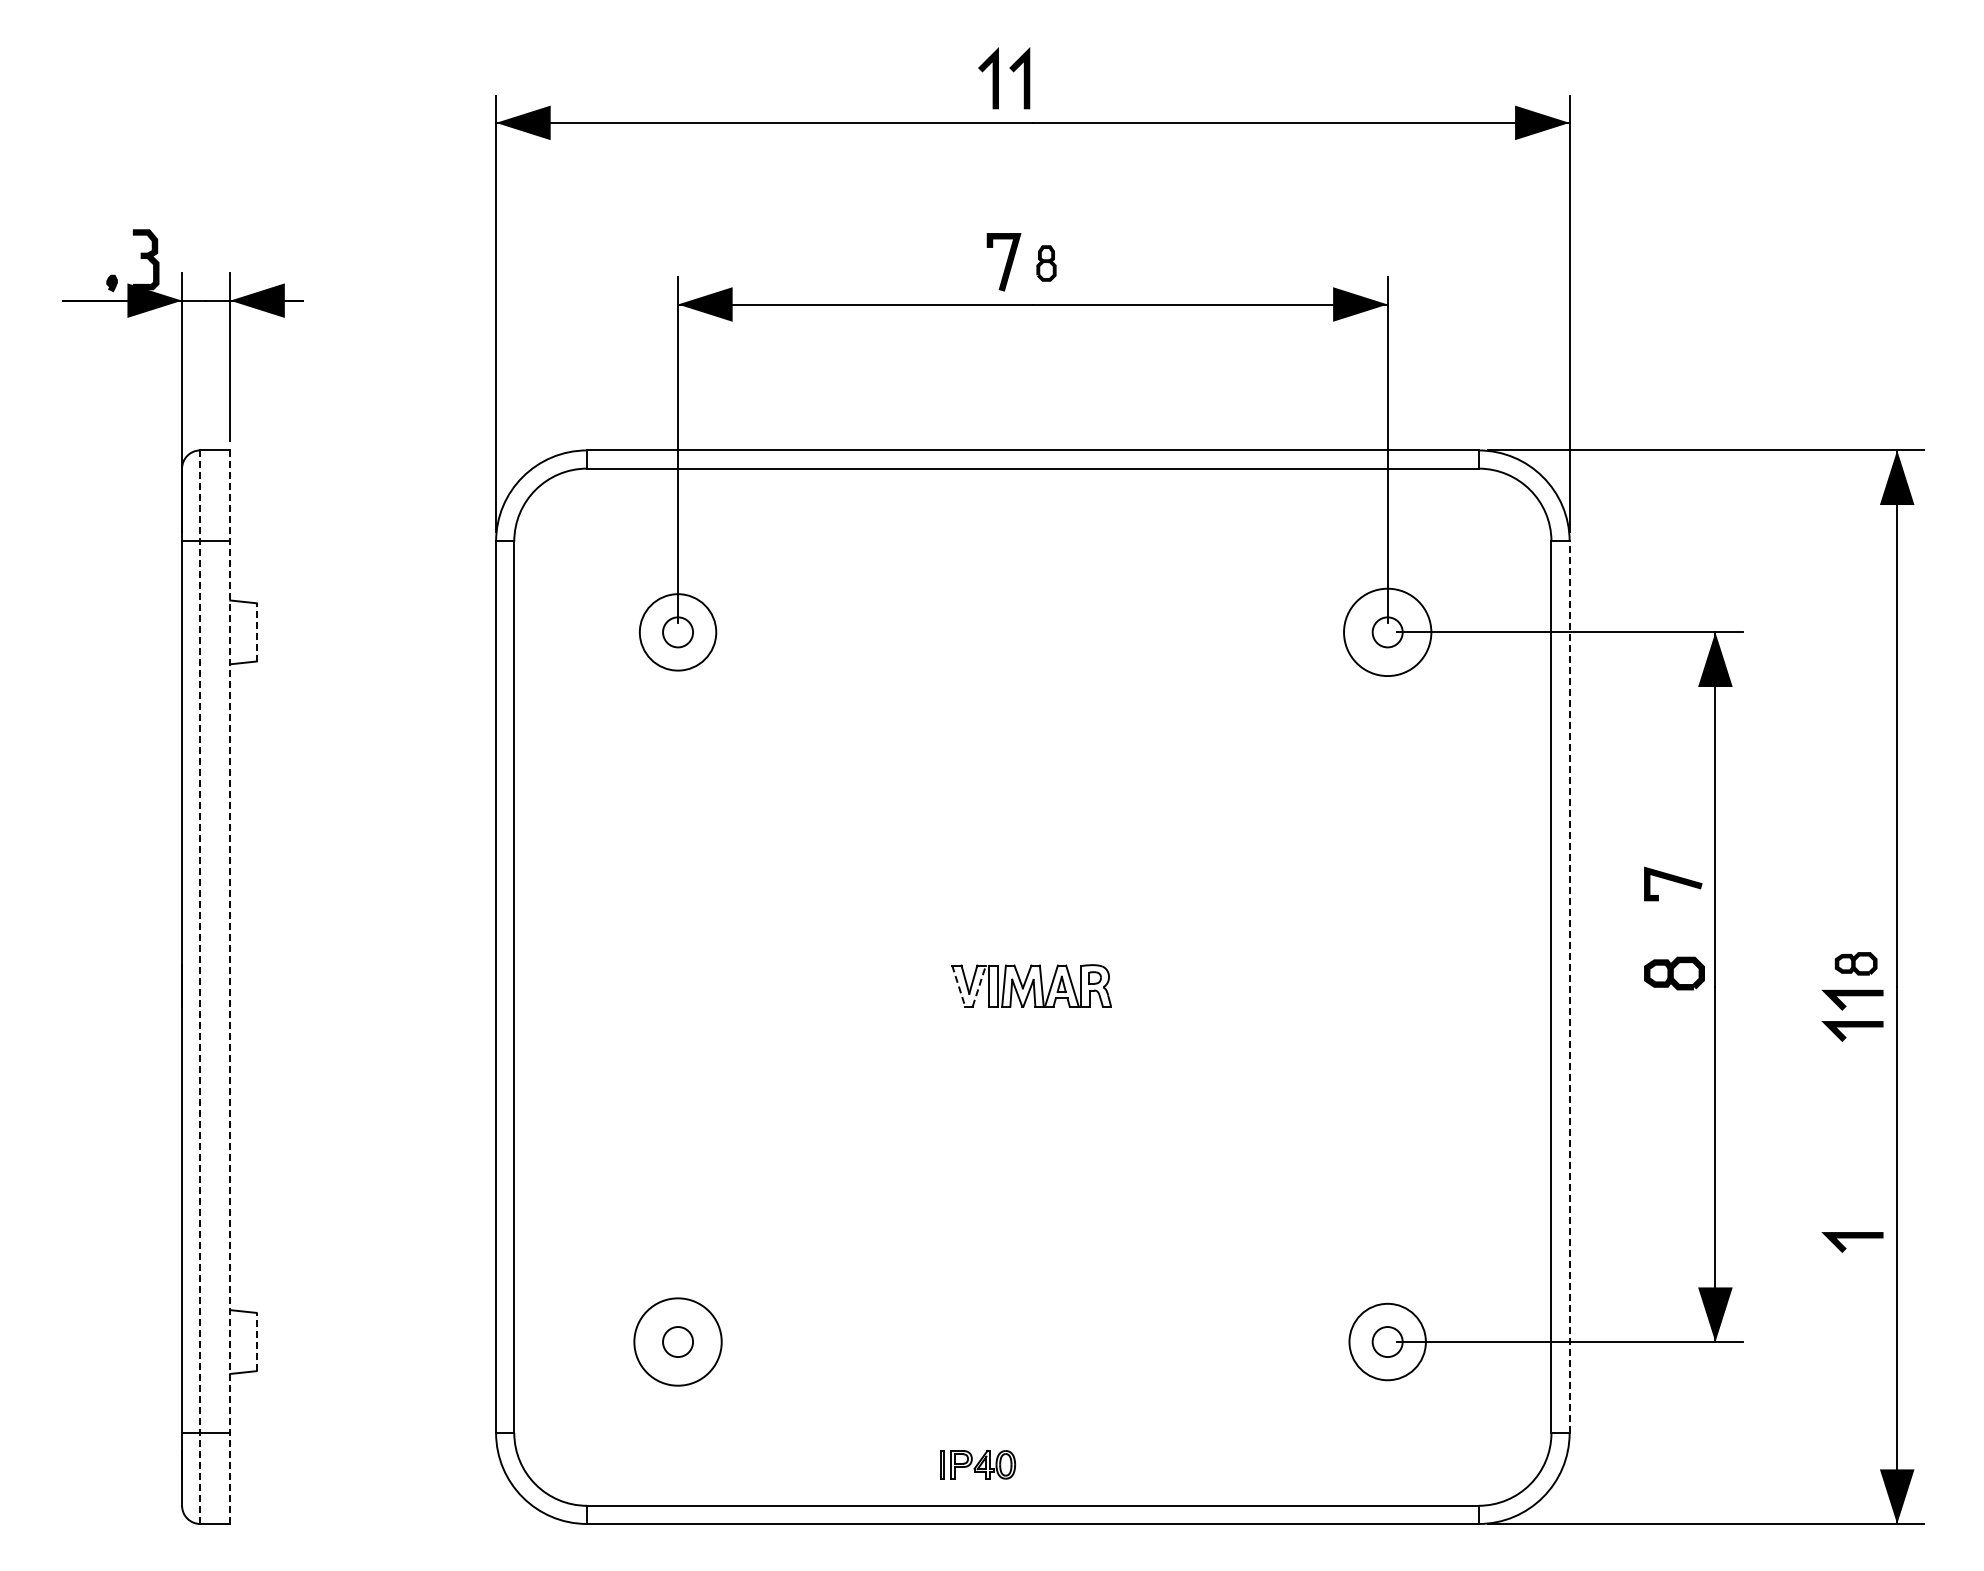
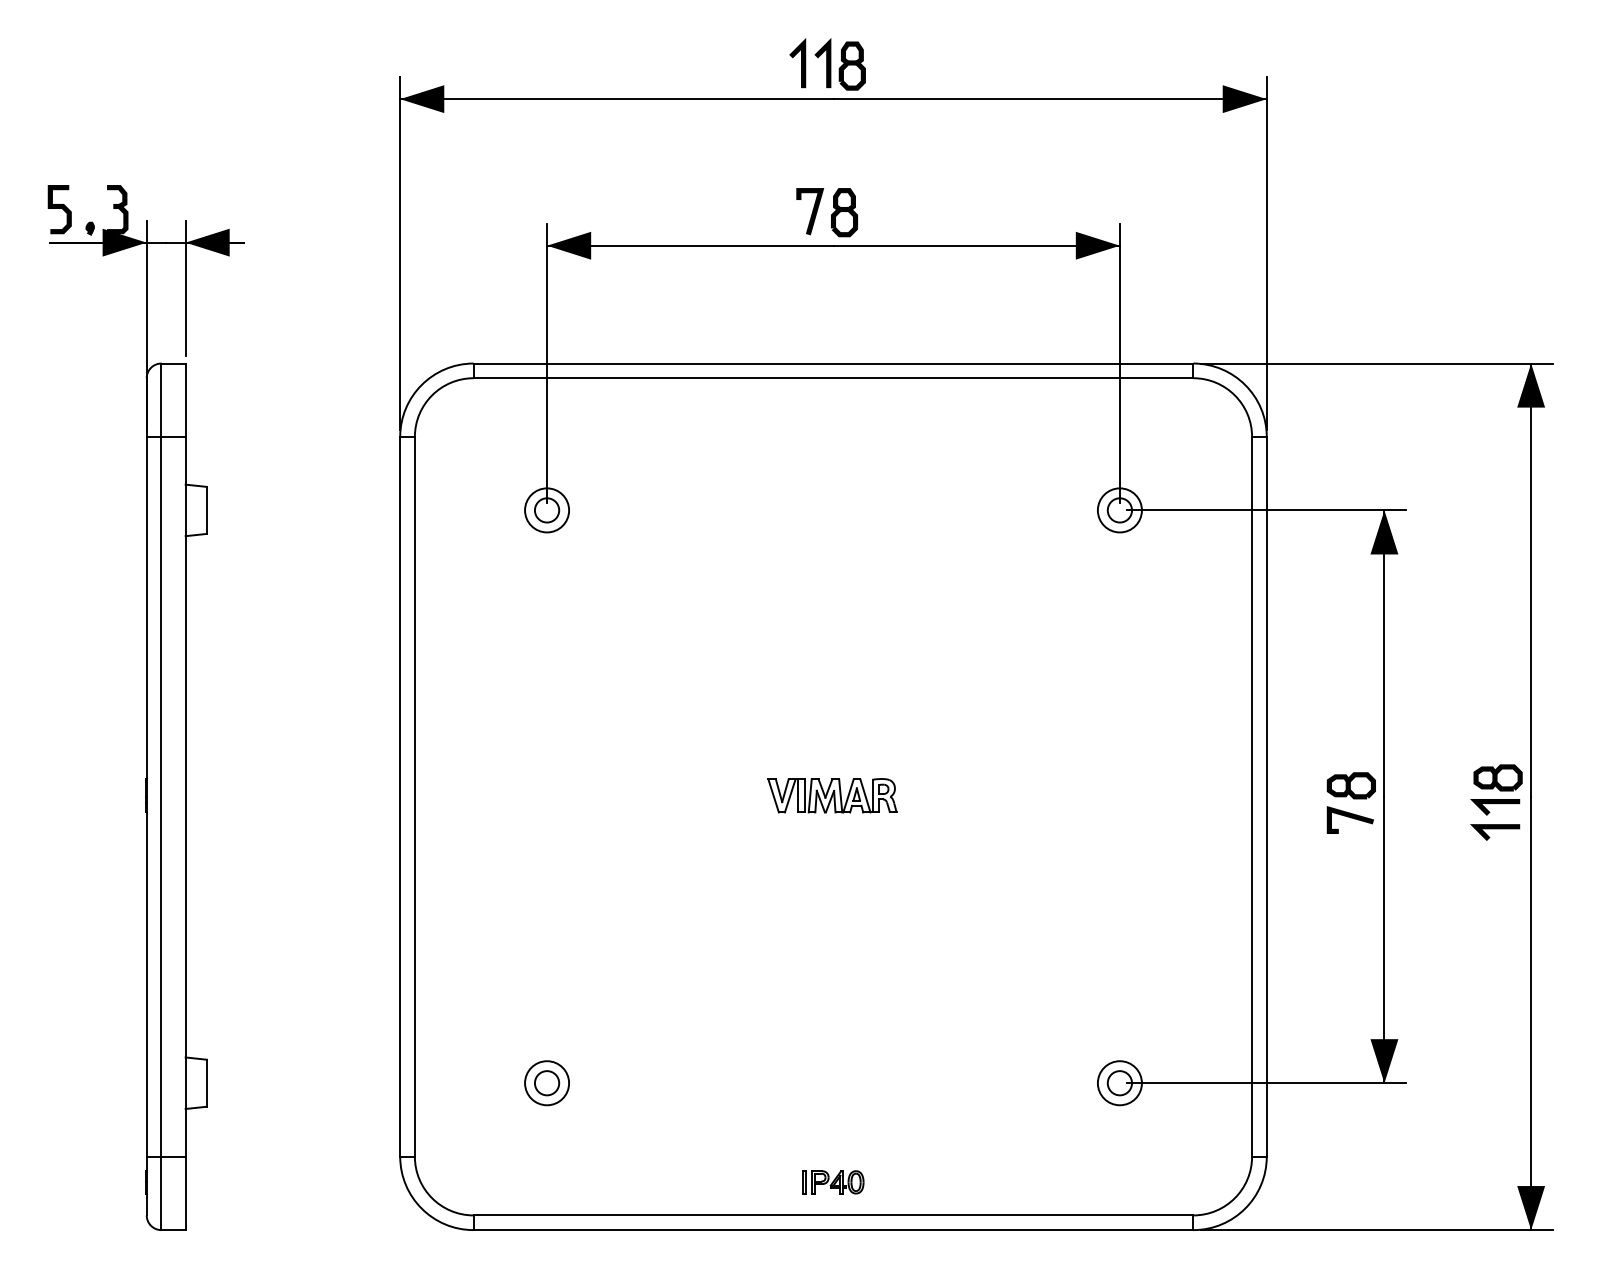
part: (1055, 81) -> (851, 65), added
curve: (74, 258) -> (59, 208), added
part: (1046, 263) -> (844, 212), size x1.67
line: (256, 631) -> (206, 509), dashed -> solid
circle: (677, 632) -> (546, 510), size x0.71
circle: (1387, 632) -> (1119, 510), size x0.62
line: (1673, 881) -> (1350, 818), moved
part: (1855, 963) -> (1497, 777), size x1.43
line: (979, 985) -> (790, 795), dashed -> solid
line: (958, 986) -> (773, 796), dashed -> solid
line: (200, 987) -> (161, 797), dashed -> solid
line: (230, 987) -> (185, 797), dashed -> solid
line: (1569, 987) -> (1266, 797), dashed -> solid
line: (1852, 1238) -> (1495, 999), removed
line: (256, 1341) -> (206, 1082), dashed -> solid
circle: (677, 1341) -> (546, 1082), size x0.62
circle: (1387, 1341) -> (1119, 1082), size x0.71
part: (977, 1464) -> (833, 1182), moved

